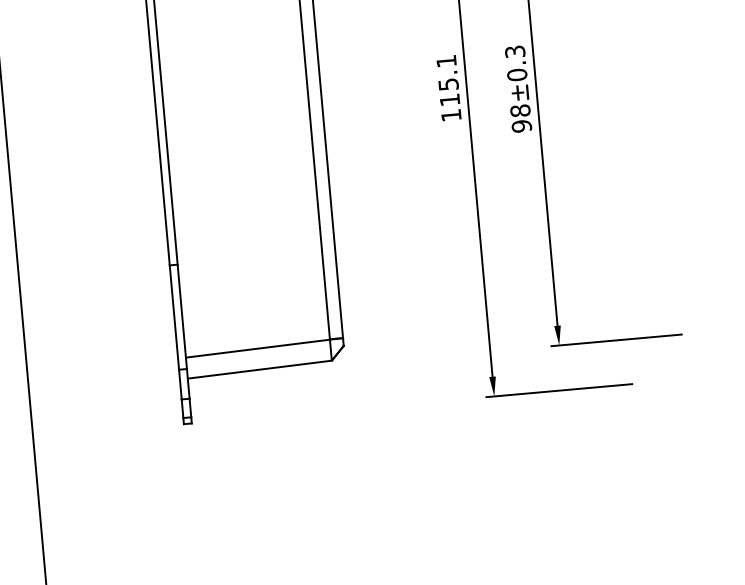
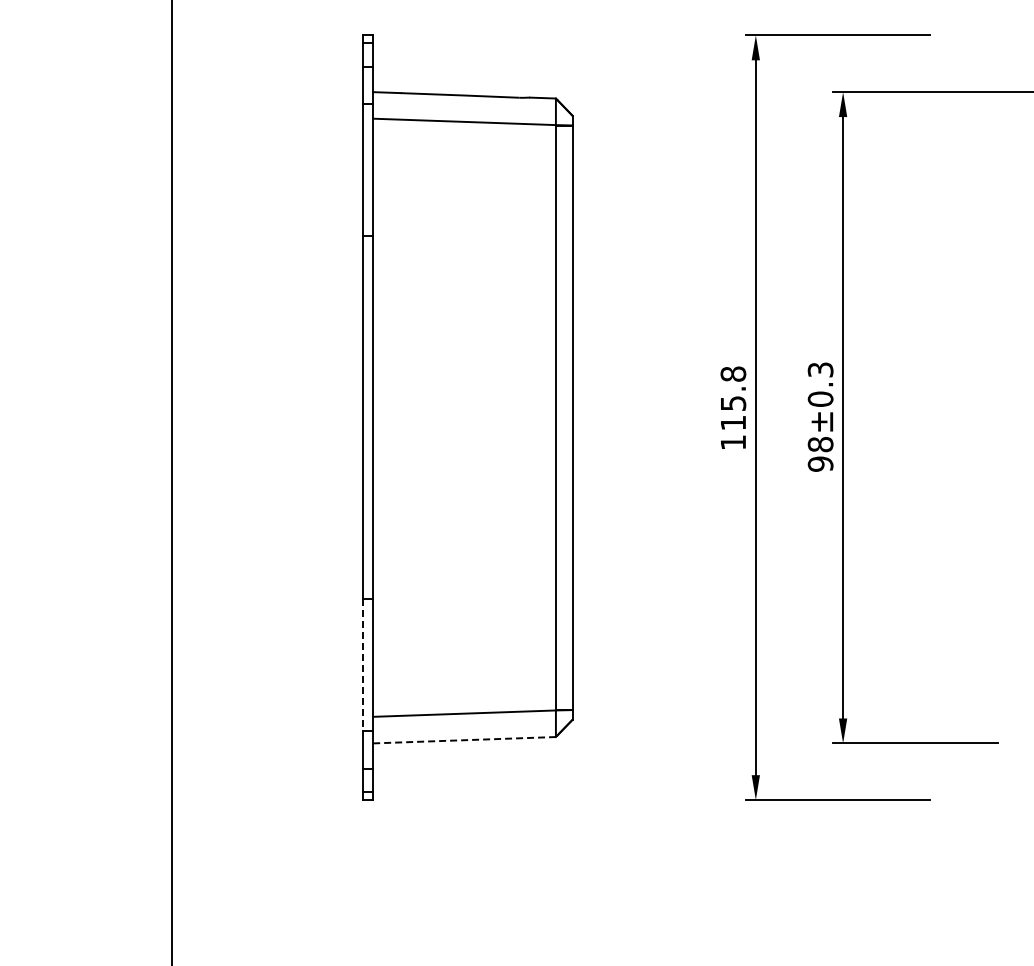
text: (446, 60) -> (733, 373), 115.1 -> 115.8
line: (174, 317) -> (363, 665), solid -> dashed
line: (260, 369) -> (465, 740), solid -> dashed

